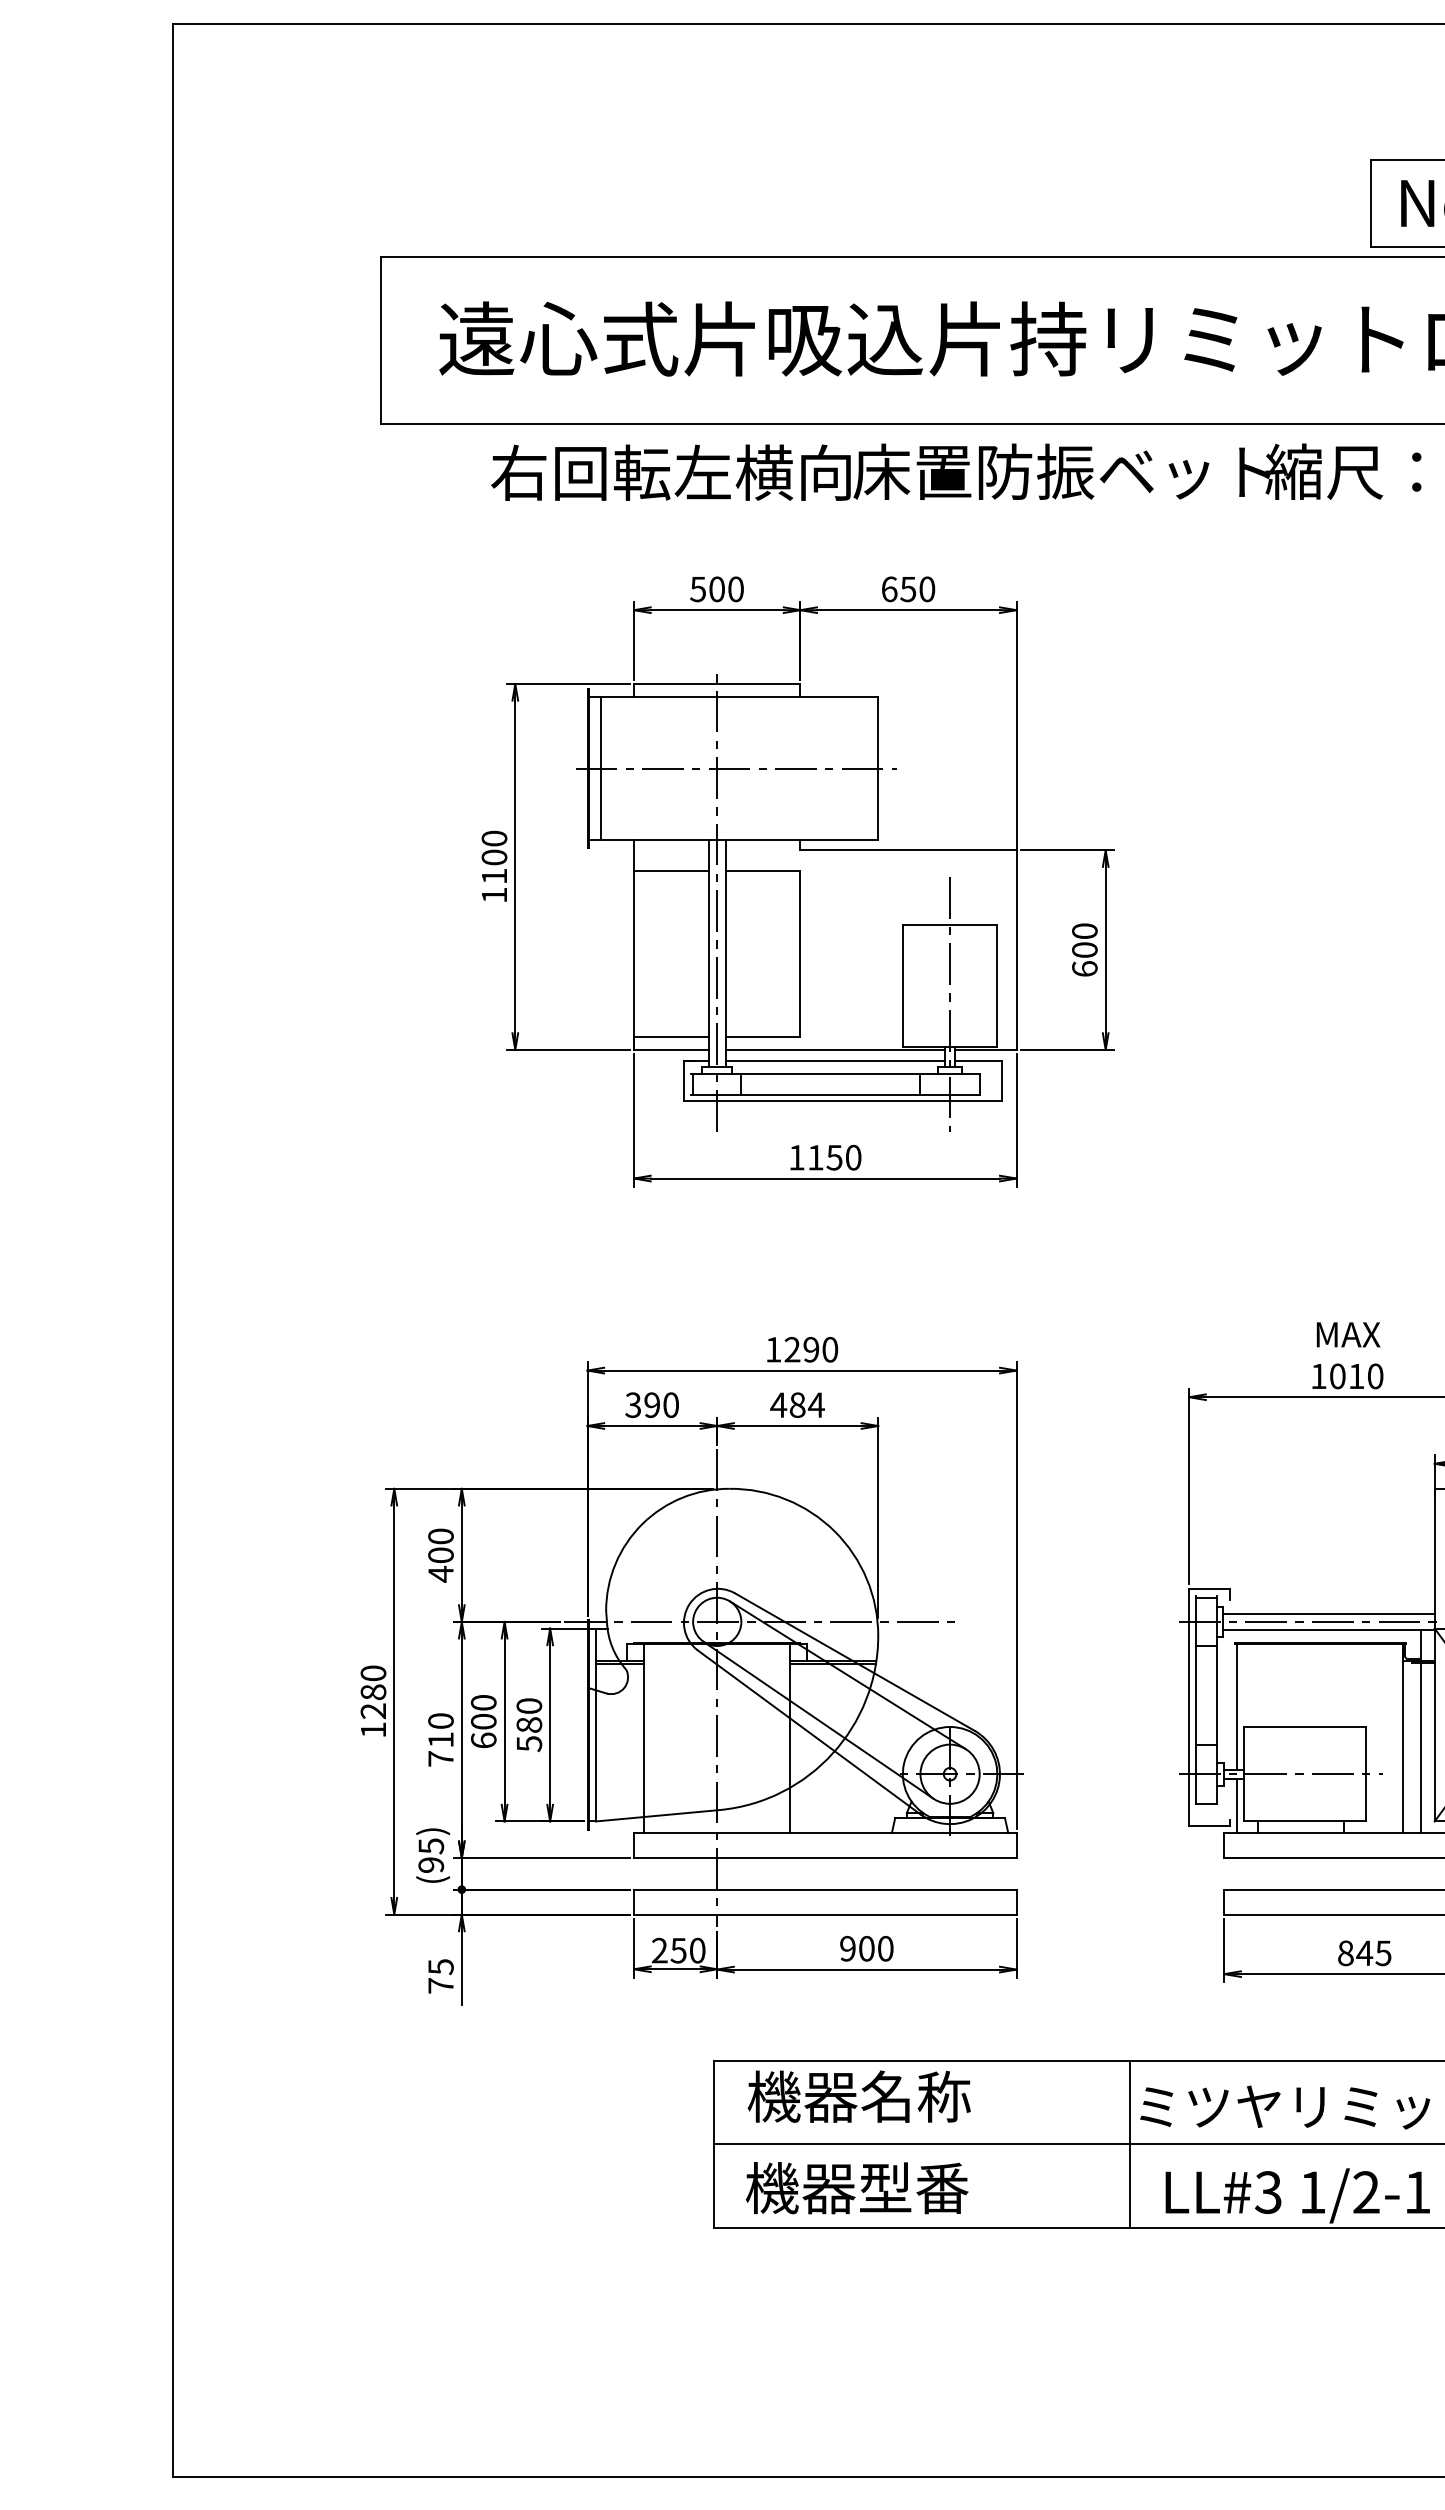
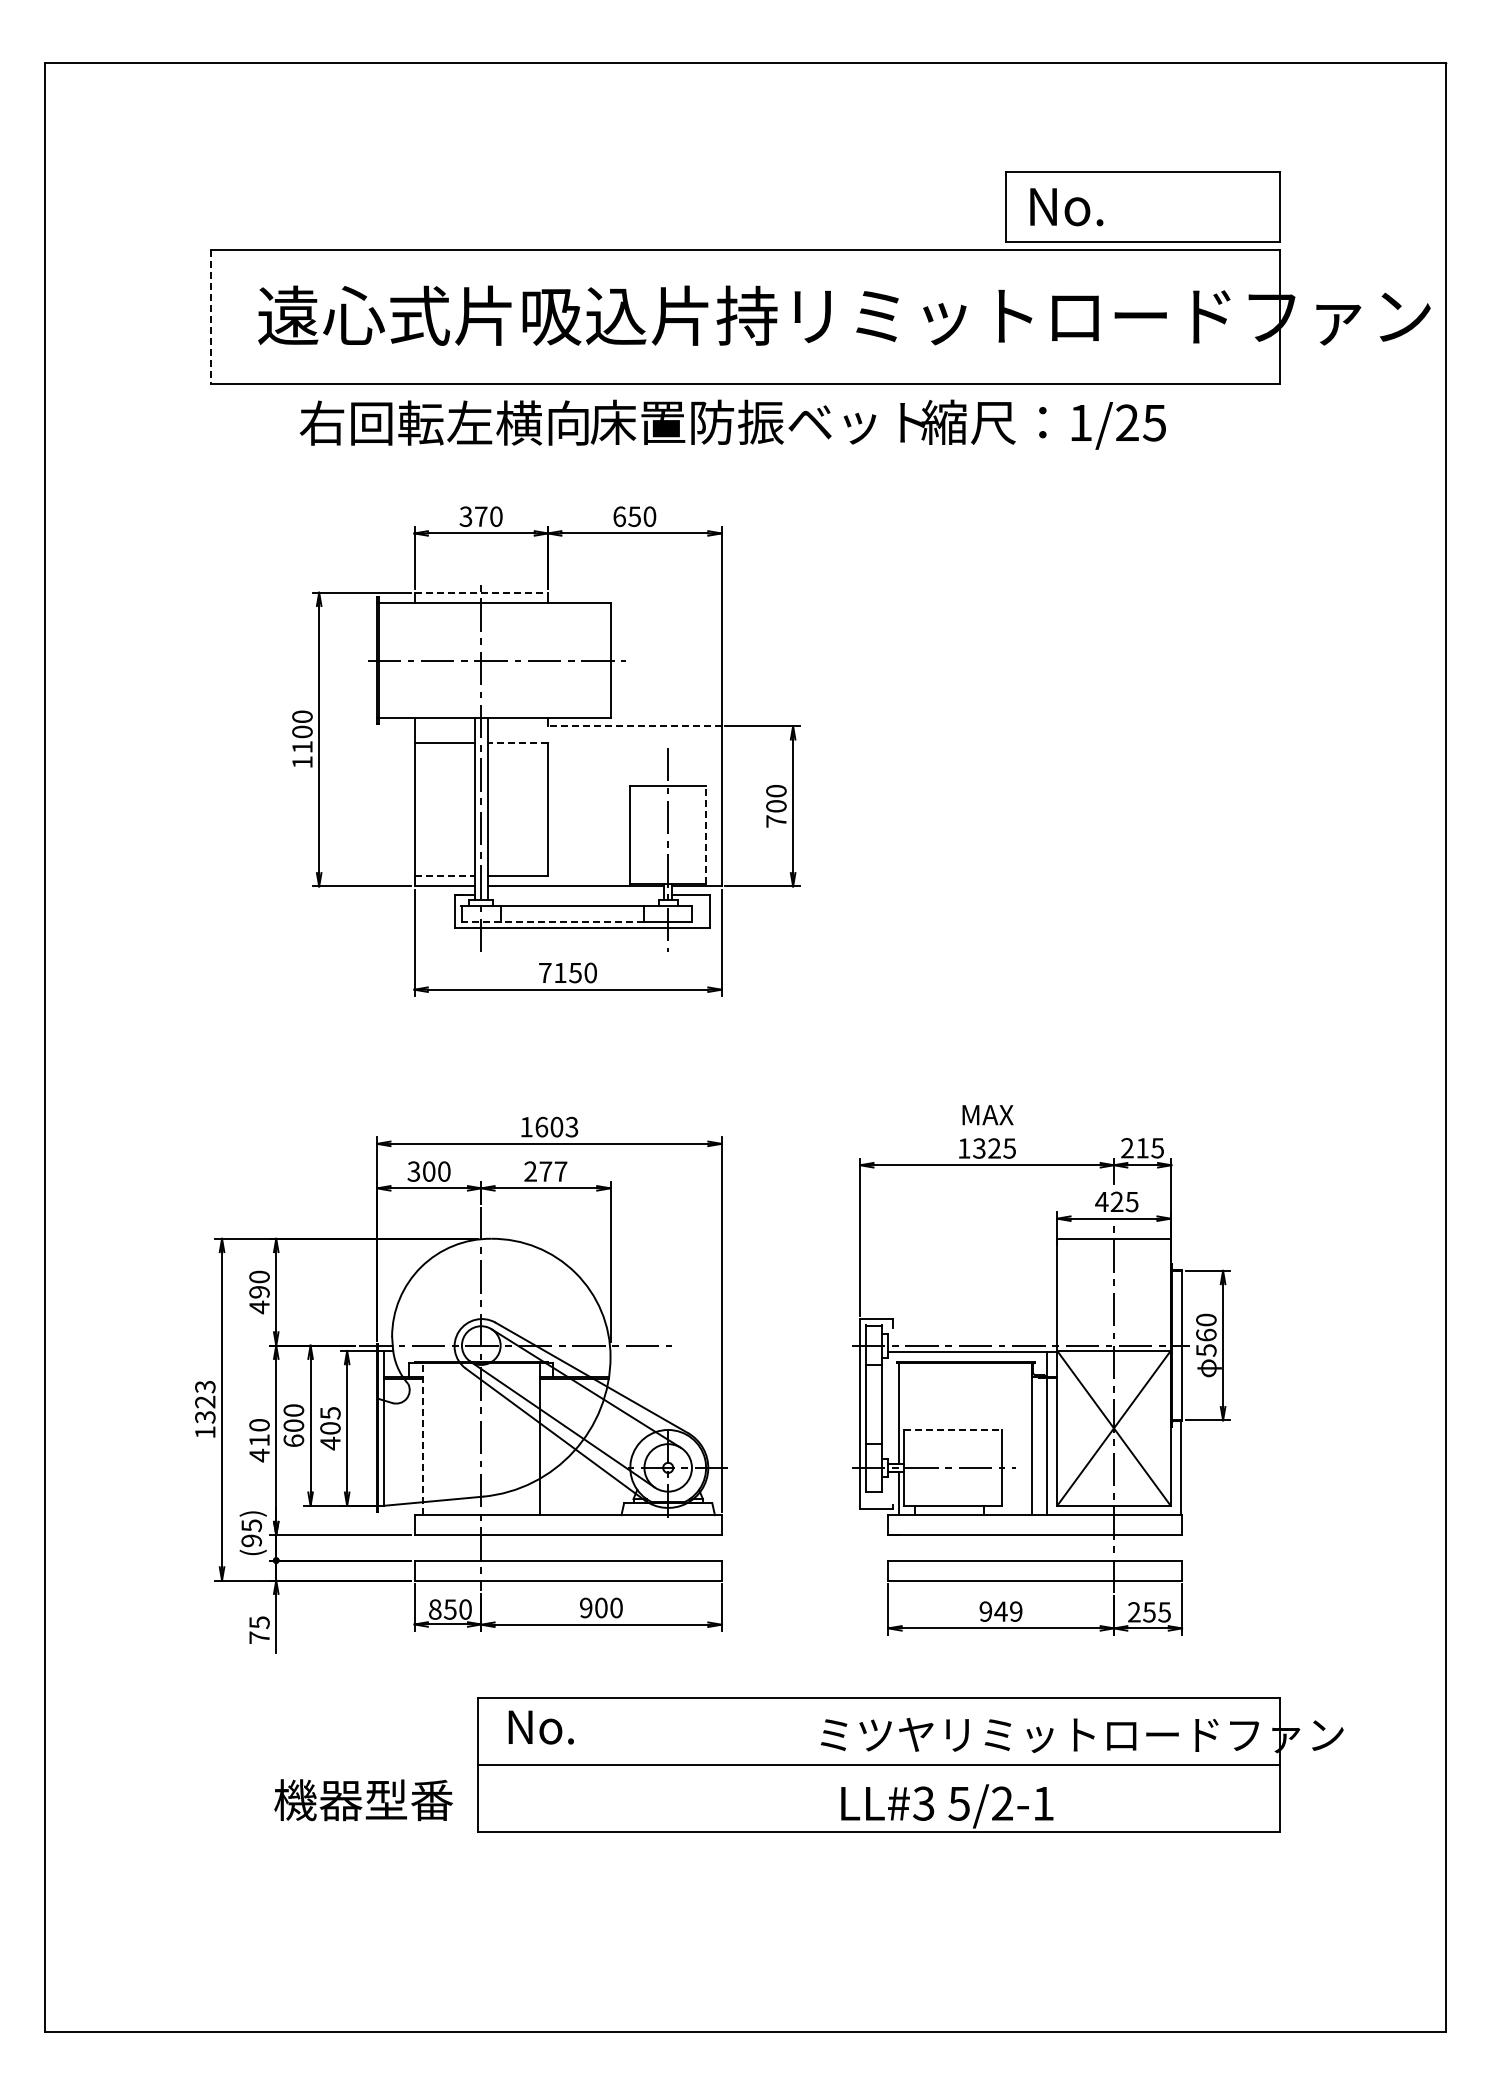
line: (381, 339) -> (211, 316), solid -> dashed
text: (707, 589) -> (473, 516), 500 -> 370
line: (717, 683) -> (481, 592), solid -> dashed
line: (600, 768) -> (387, 660), removed
line: (908, 850) -> (634, 726), solid -> dashed
line: (762, 870) -> (517, 742), solid -> dashed
text: (1084, 969) -> (776, 821), 600 -> 700
line: (997, 985) -> (706, 834), solid -> dashed
line: (672, 1037) -> (445, 876), solid -> dashed
line: (834, 1061) -> (575, 895), removed
line: (805, 1094) -> (552, 922), solid -> dashed
text: (797, 1157) -> (545, 972), 1150 -> 7150
text: (810, 1348) -> (556, 1126), 1290 -> 1603
text: (1356, 1376) -> (994, 1148), 1010 -> 1325
text: (651, 1405) -> (428, 1171), 390 -> 300
text: (797, 1405) -> (545, 1171), 484 -> 277
text: (440, 1555) -> (259, 1292), 400 -> 490
line: (1329, 1613) -> (972, 1338), removed
text: (373, 1691) -> (205, 1401), 1280 -> 1323
text: (529, 1725) -> (330, 1428), 580 -> 405
line: (1305, 1726) -> (953, 1429), solid -> dashed
line: (643, 1738) -> (422, 1439), solid -> dashed
text: (440, 1758) -> (259, 1455), 710 -> 410
text: (660, 1950) -> (435, 1609), 250 -> 850
text: (1364, 1953) -> (1000, 1611), 845 -> 949
text: (858, 2096) -> (594, 1726), 機器名称 -> No.
line: (1129, 2143) -> (812, 1764), removed
text: (857, 2188) -> (363, 1800), moved
text: (1311, 2192) -> (958, 1803), 1/2-1 -> 5/2-1

